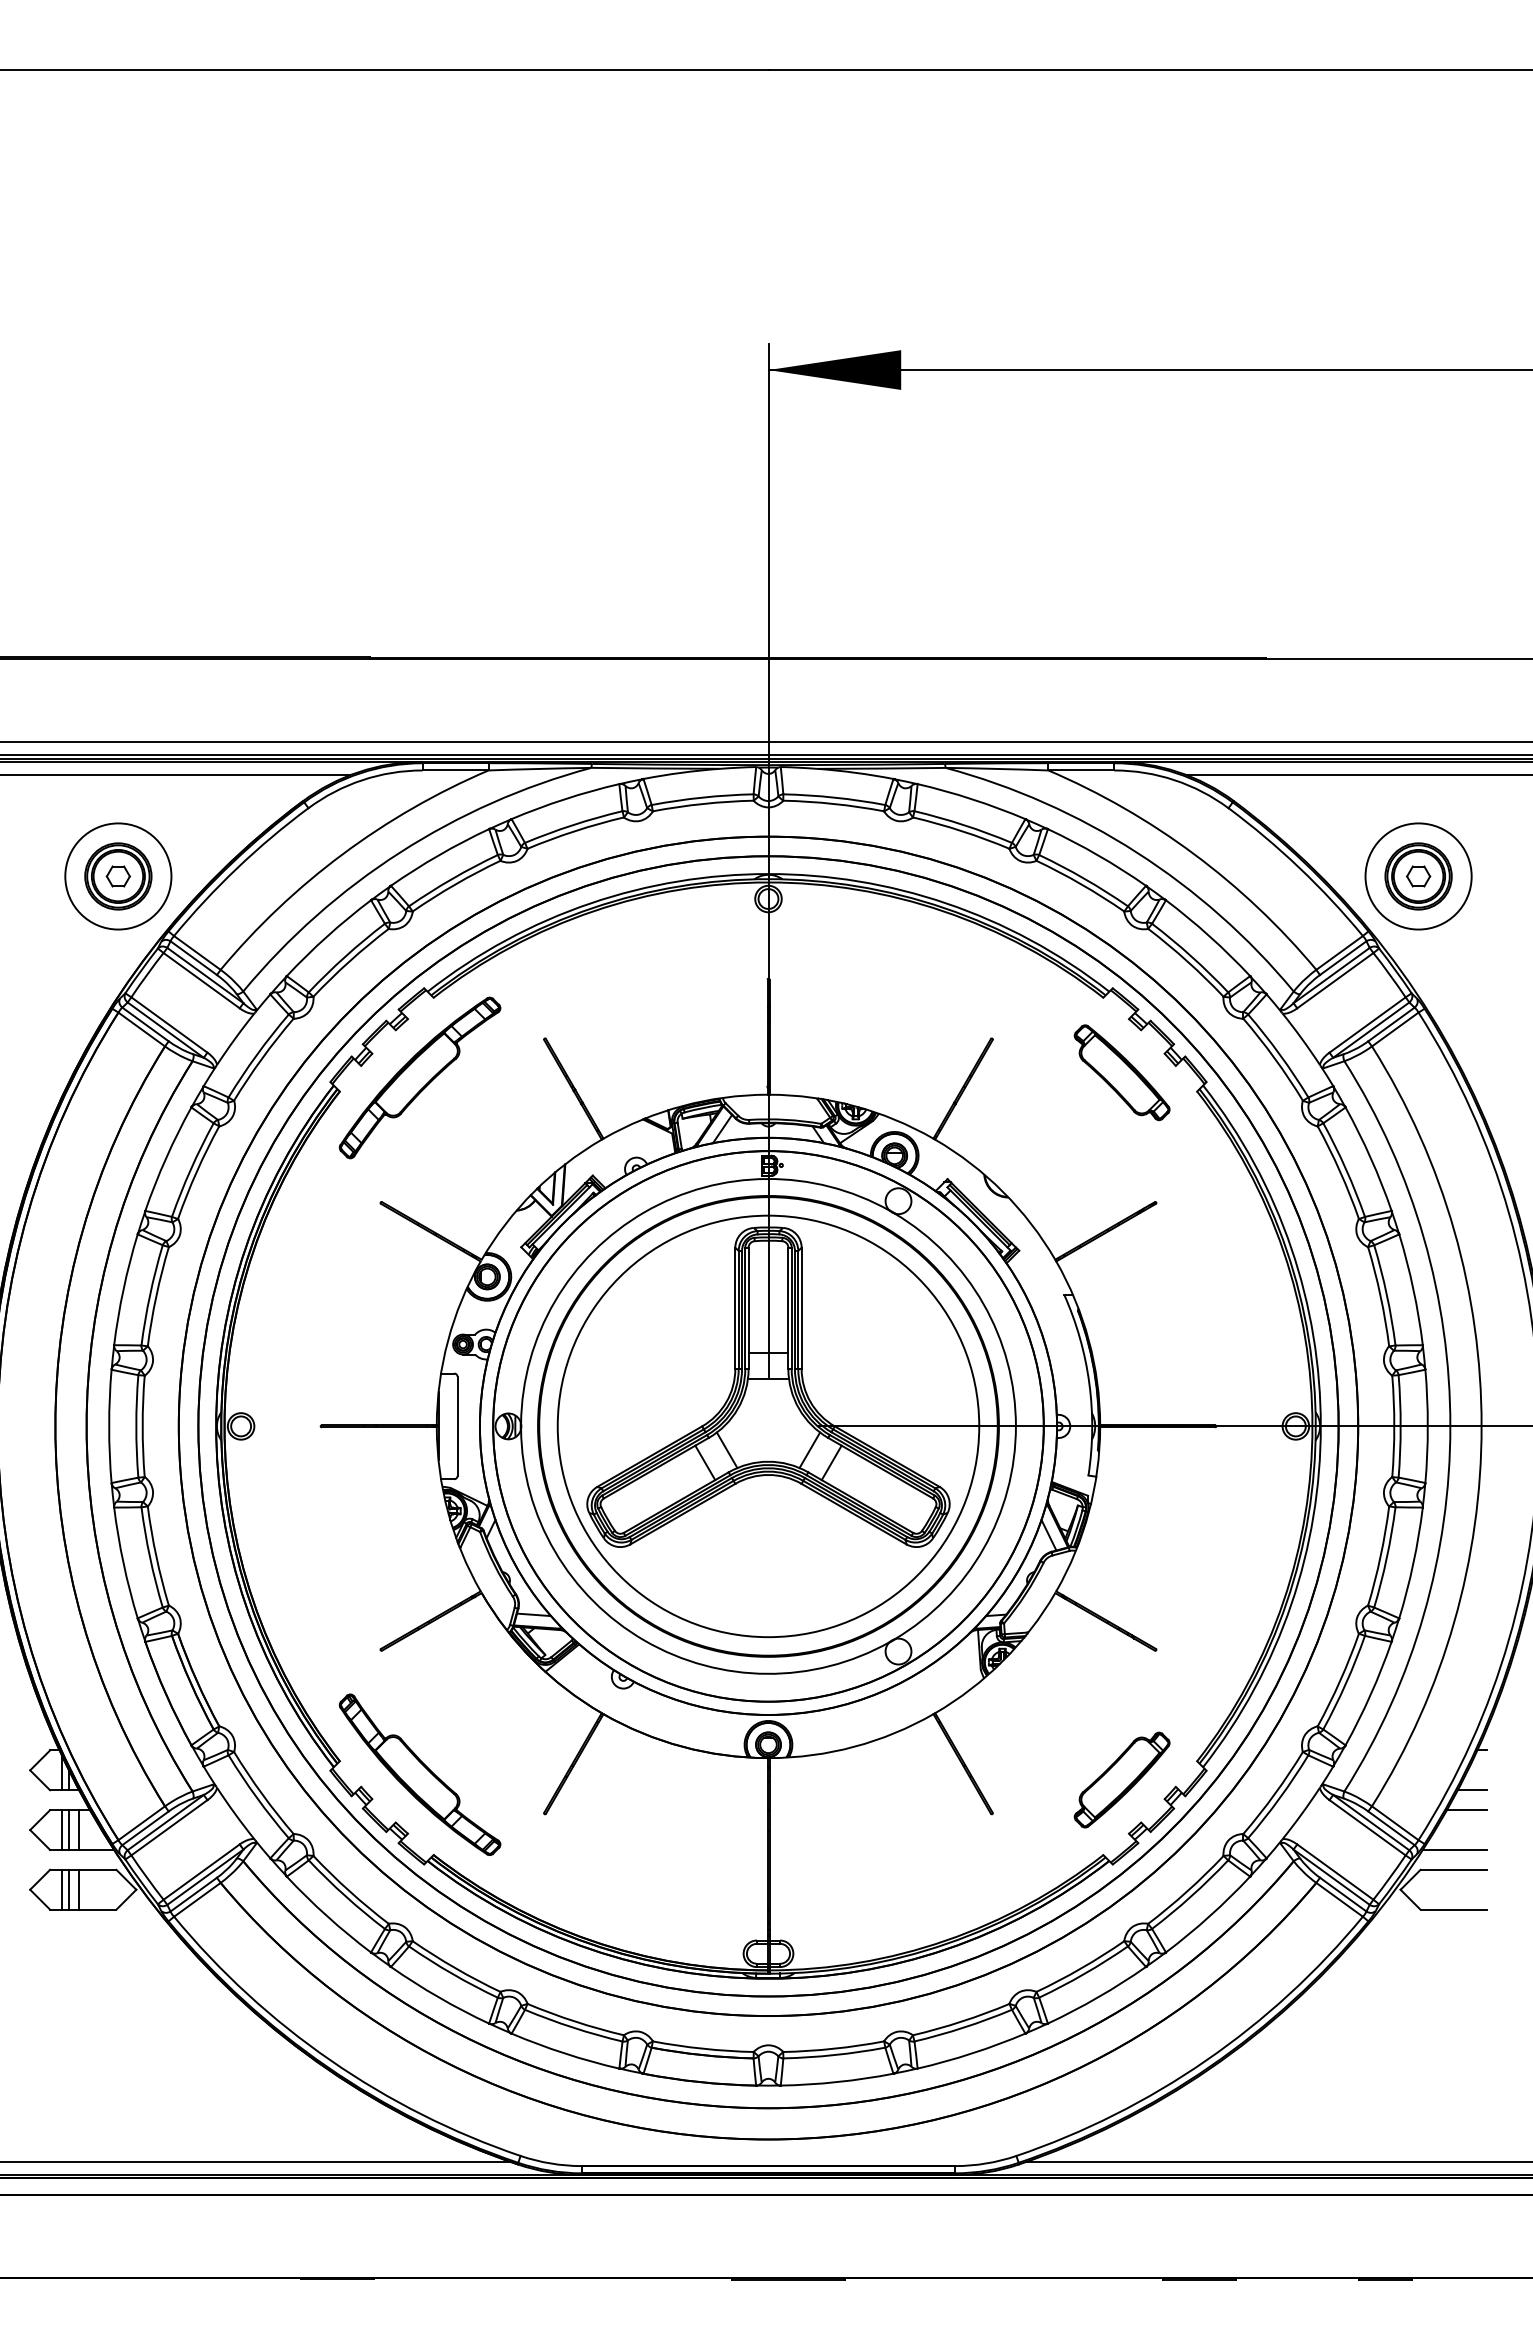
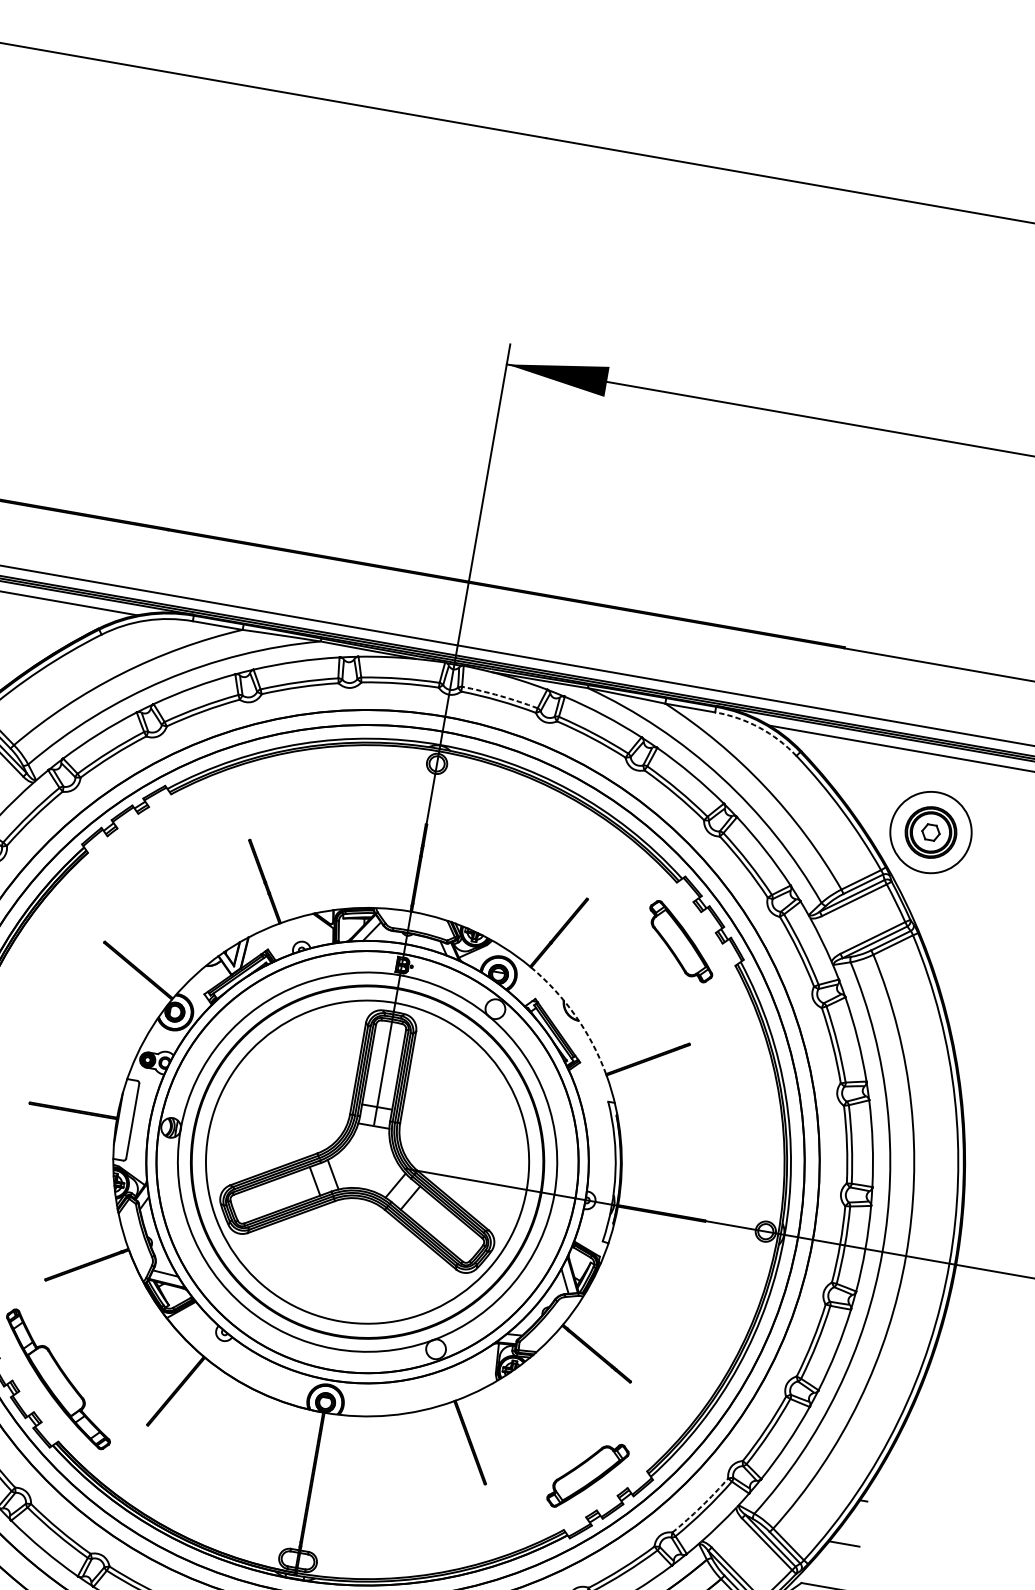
arc: (1174, 780) -> (759, 727), solid -> dashed
arc: (834, 797) -> (500, 695), solid -> dashed
part: (419, 1077) -> (149, 852), removed
arc: (1003, 1191) -> (576, 1015), solid -> dashed
line: (1471, 1790) -> (850, 1529), removed
arc: (1274, 1794) -> (701, 1506), solid -> dashed
line: (1454, 1849) -> (829, 1572), removed

